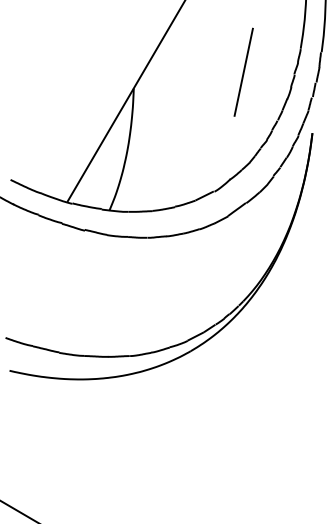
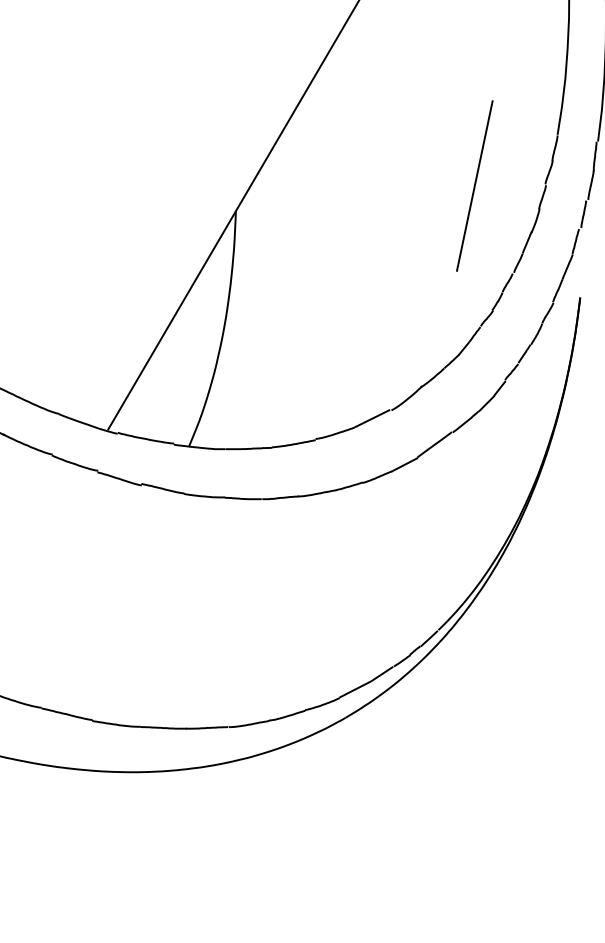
line: (243, 71) -> (474, 184), moved

